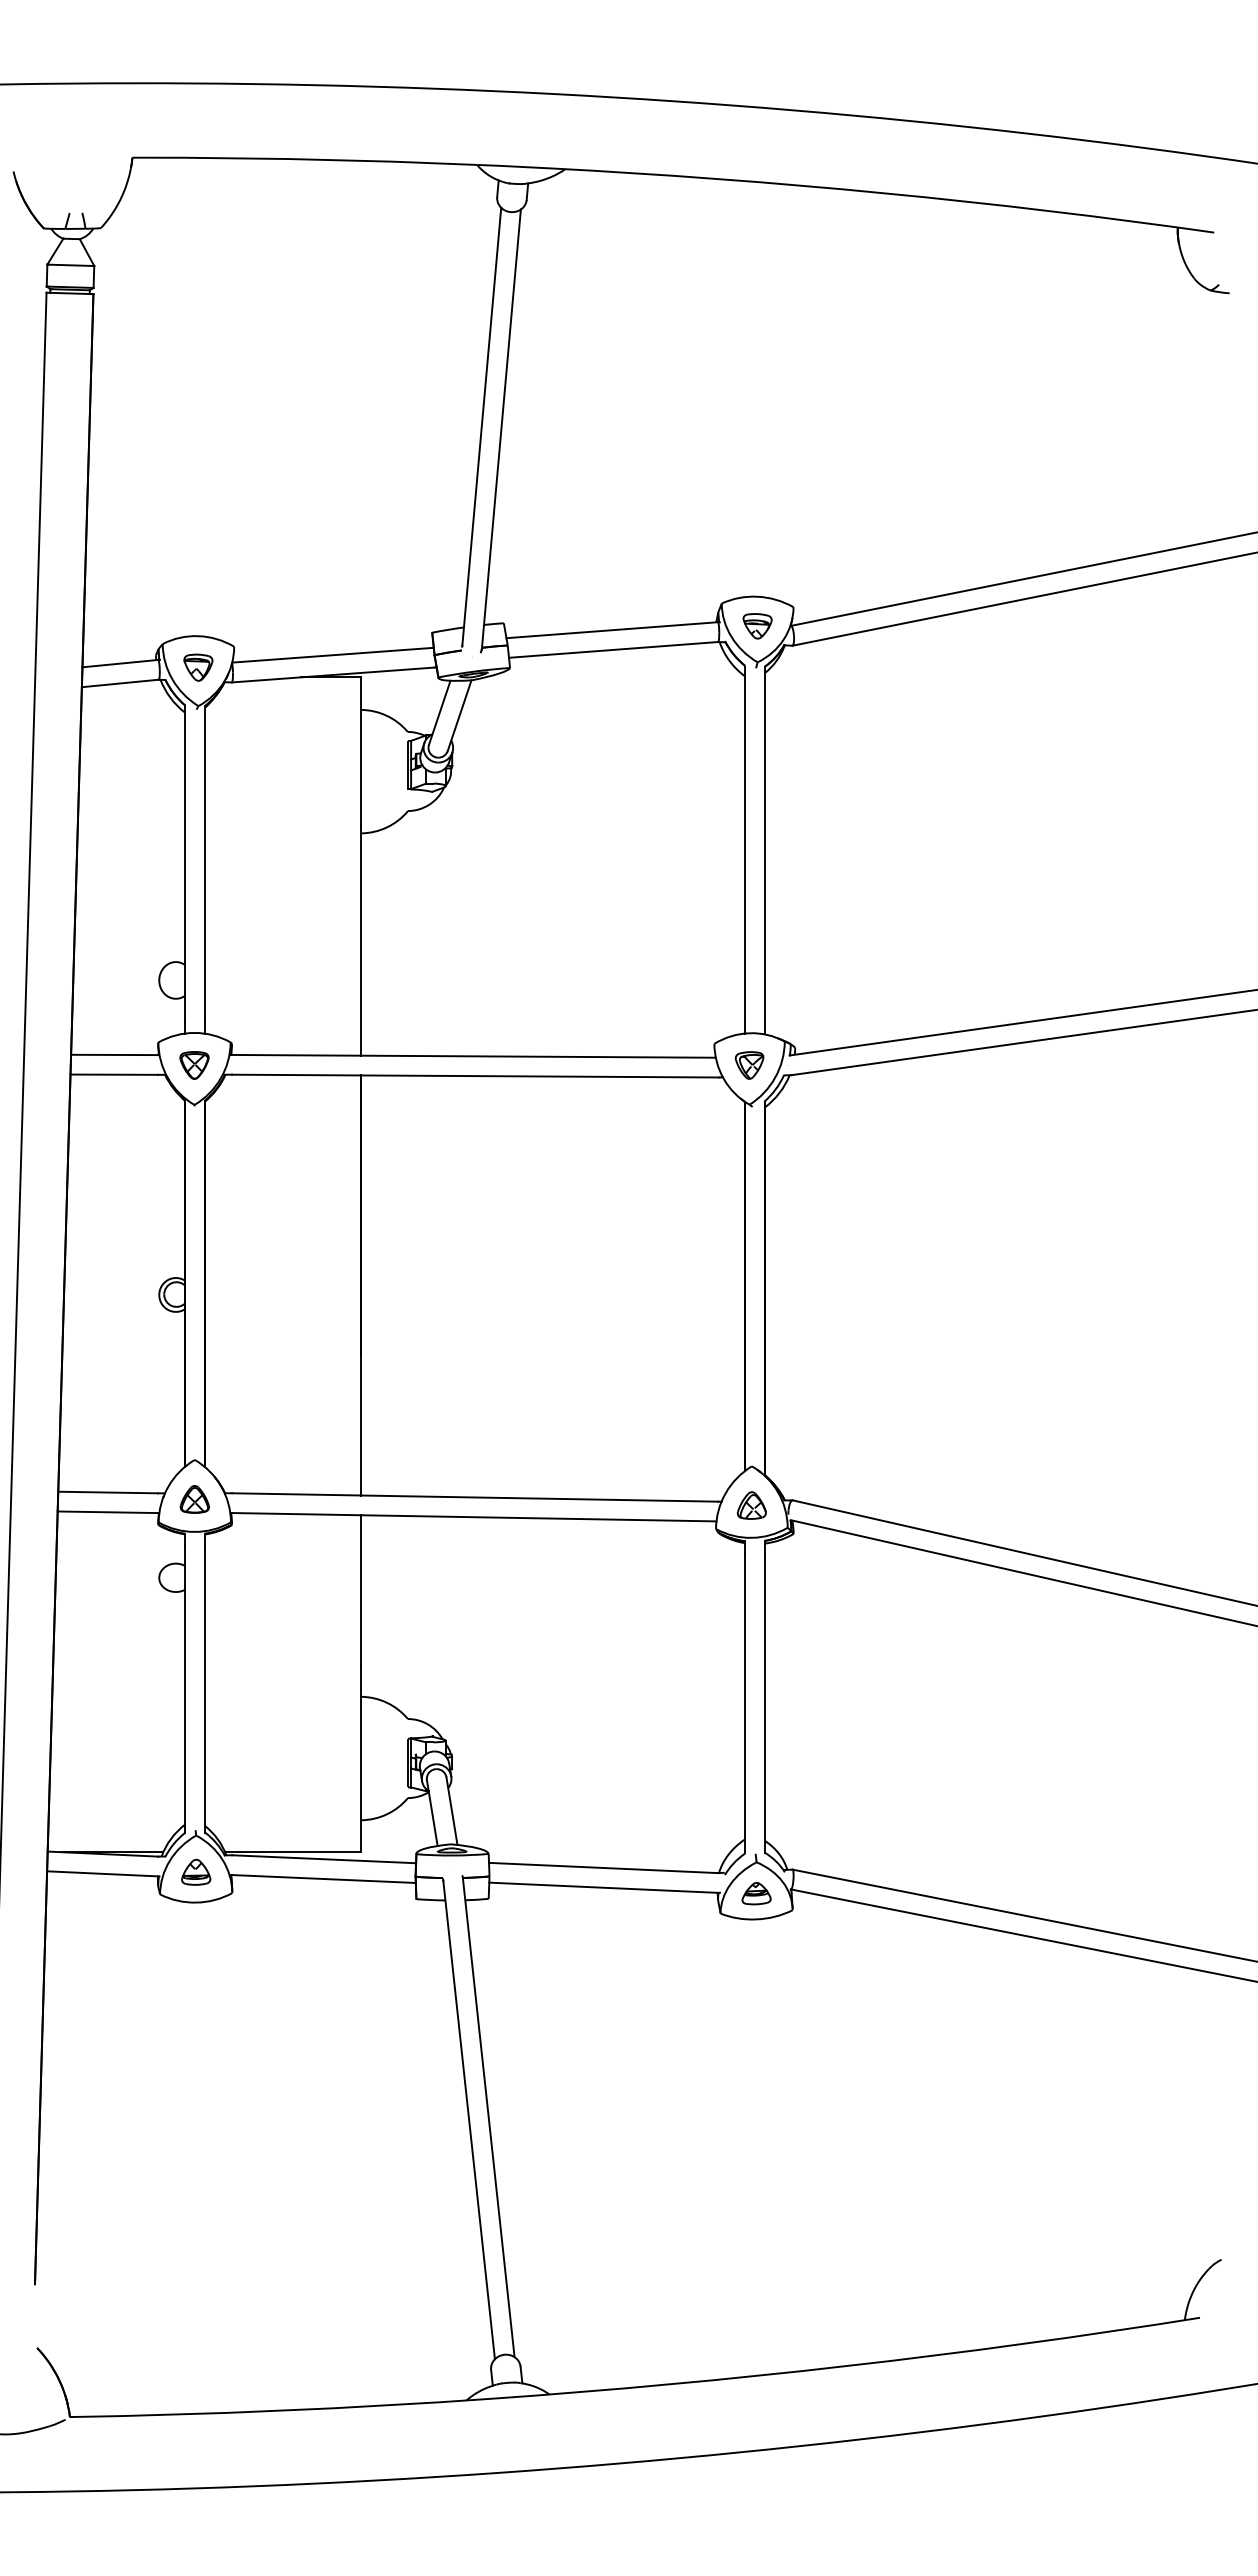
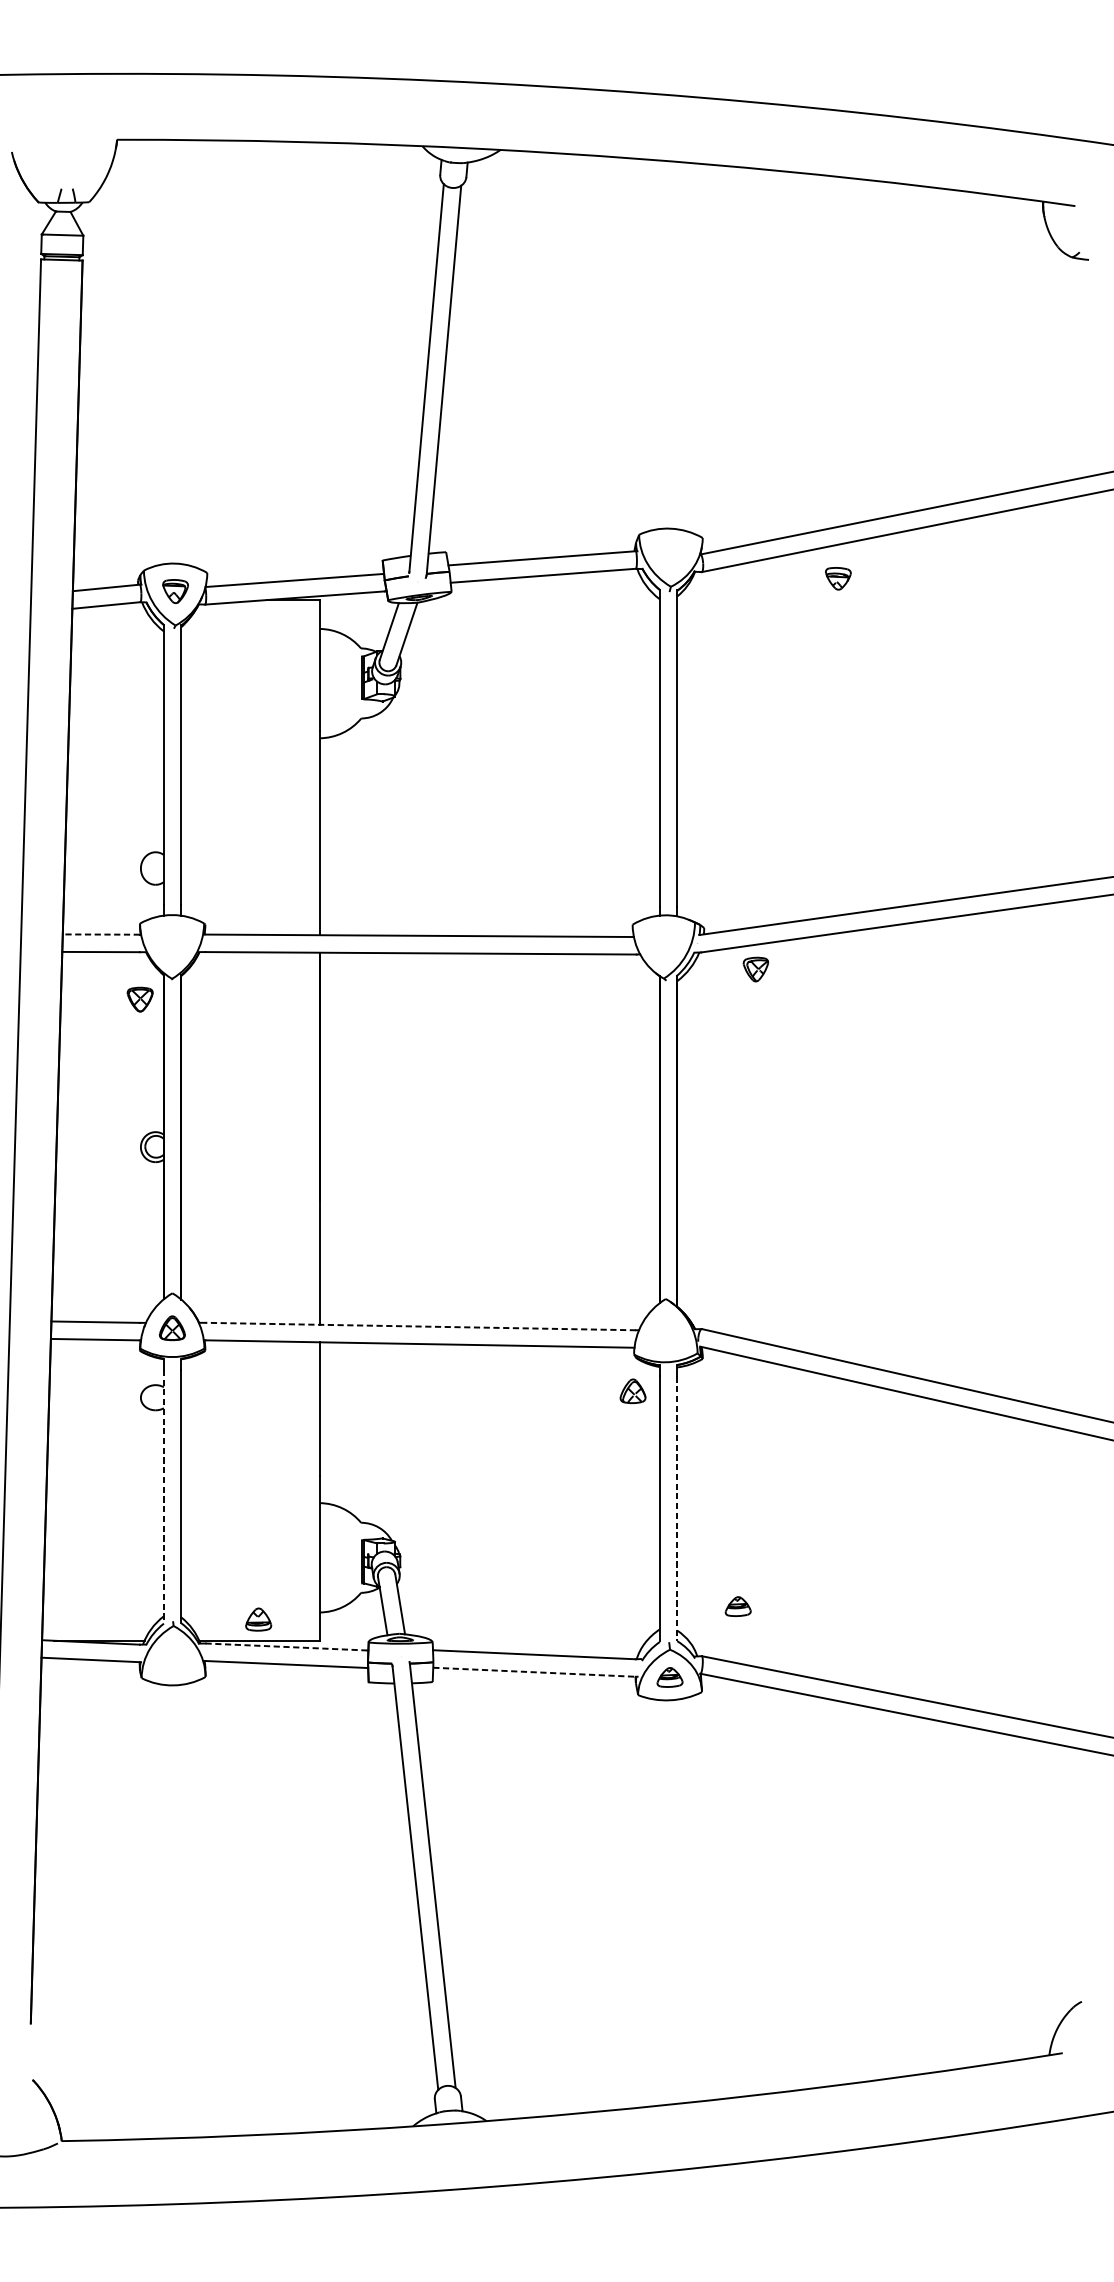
part: (757, 626) -> (838, 578), moved
line: (114, 1054) -> (101, 934), solid -> dashed
part: (194, 1065) -> (140, 999), moved
part: (749, 1065) -> (755, 969), moved
line: (474, 1497) -> (420, 1326), solid -> dashed
part: (751, 1505) -> (632, 1391), moved
line: (185, 1689) -> (164, 1496), solid -> dashed
line: (764, 1703) -> (677, 1509), solid -> dashed
part: (833, 1813) -> (738, 1606), added
line: (323, 1859) -> (286, 1647), solid -> dashed
part: (196, 1871) -> (258, 1618), moved
line: (604, 1887) -> (535, 1672), solid -> dashed

